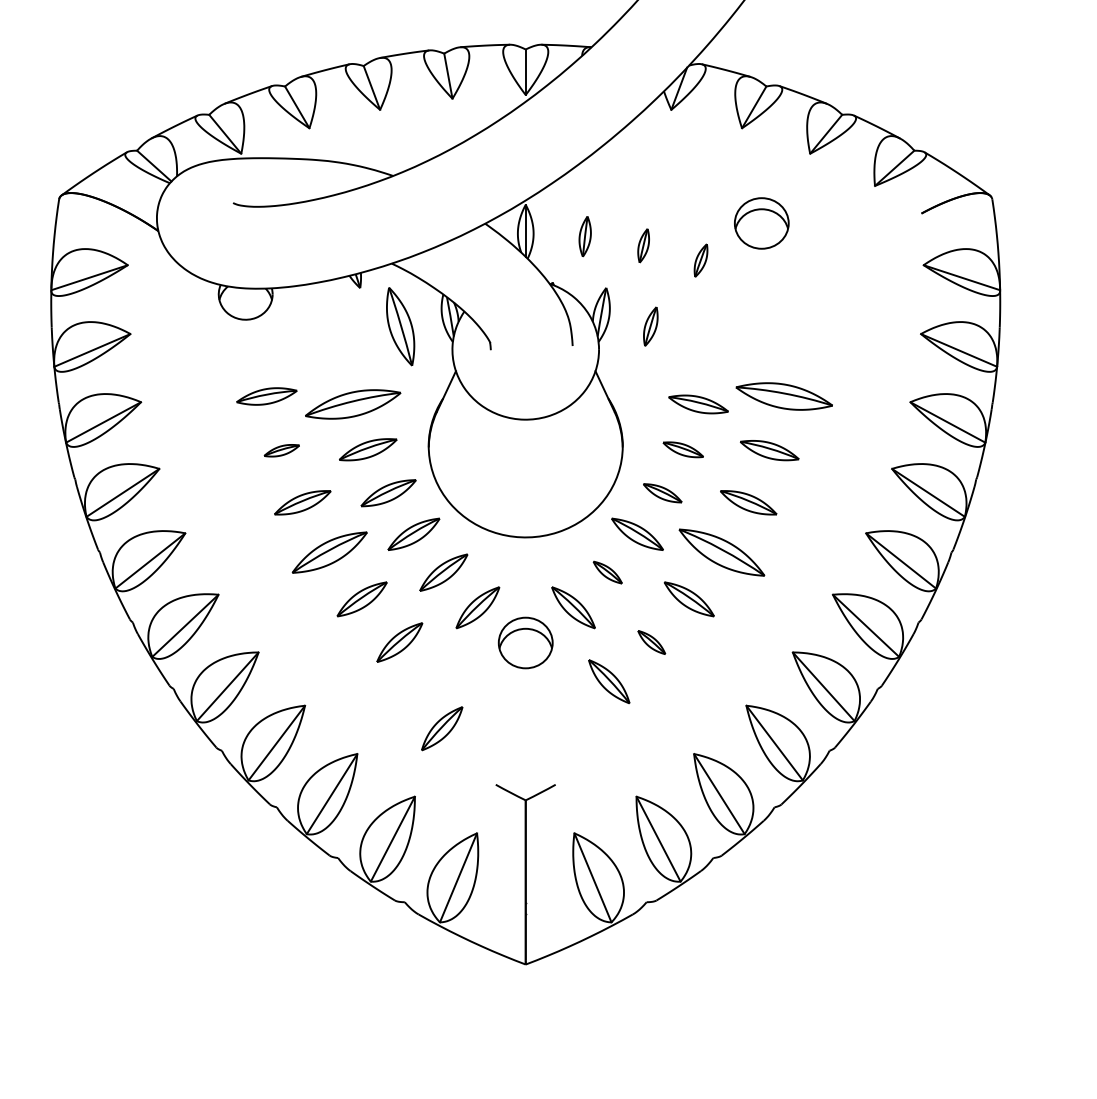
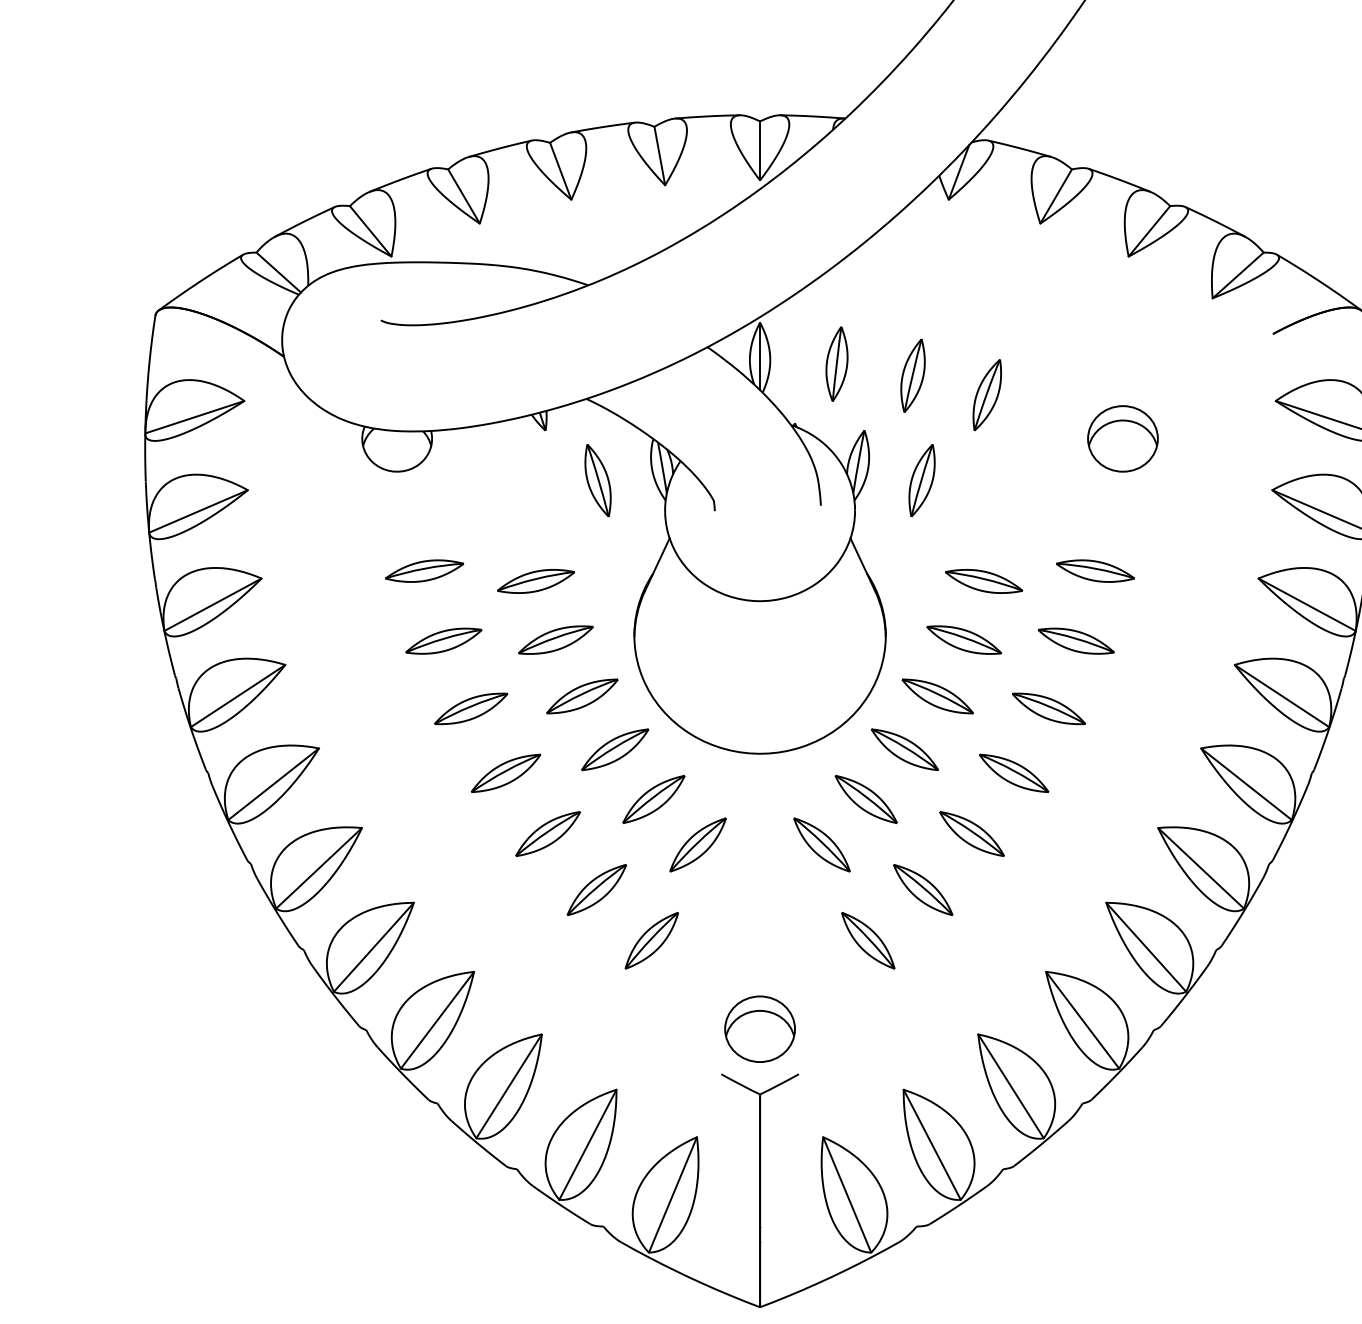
part: (761, 223) -> (1122, 438), moved
part: (585, 236) -> (837, 363), size x1.43
part: (643, 245) -> (912, 375), size x1.67
part: (700, 260) -> (986, 394), size x1.67
part: (400, 326) -> (597, 480), size x0.71
part: (650, 326) -> (921, 480), size x1.43
part: (784, 396) -> (1095, 571), size x0.62
part: (352, 404) -> (535, 581), size x0.62
part: (683, 449) -> (964, 639), size x1.43
part: (281, 450) -> (443, 641), size x1.67
part: (662, 493) -> (937, 696), size x1.43
part: (329, 552) -> (505, 773), size x0.71
part: (721, 552) -> (1013, 773), size x0.62
part: (607, 572) -> (866, 799), size x1.67
part: (525, 642) -> (759, 1028), moved
part: (651, 642) -> (923, 889), size x1.67
part: (442, 728) -> (652, 940), moved

